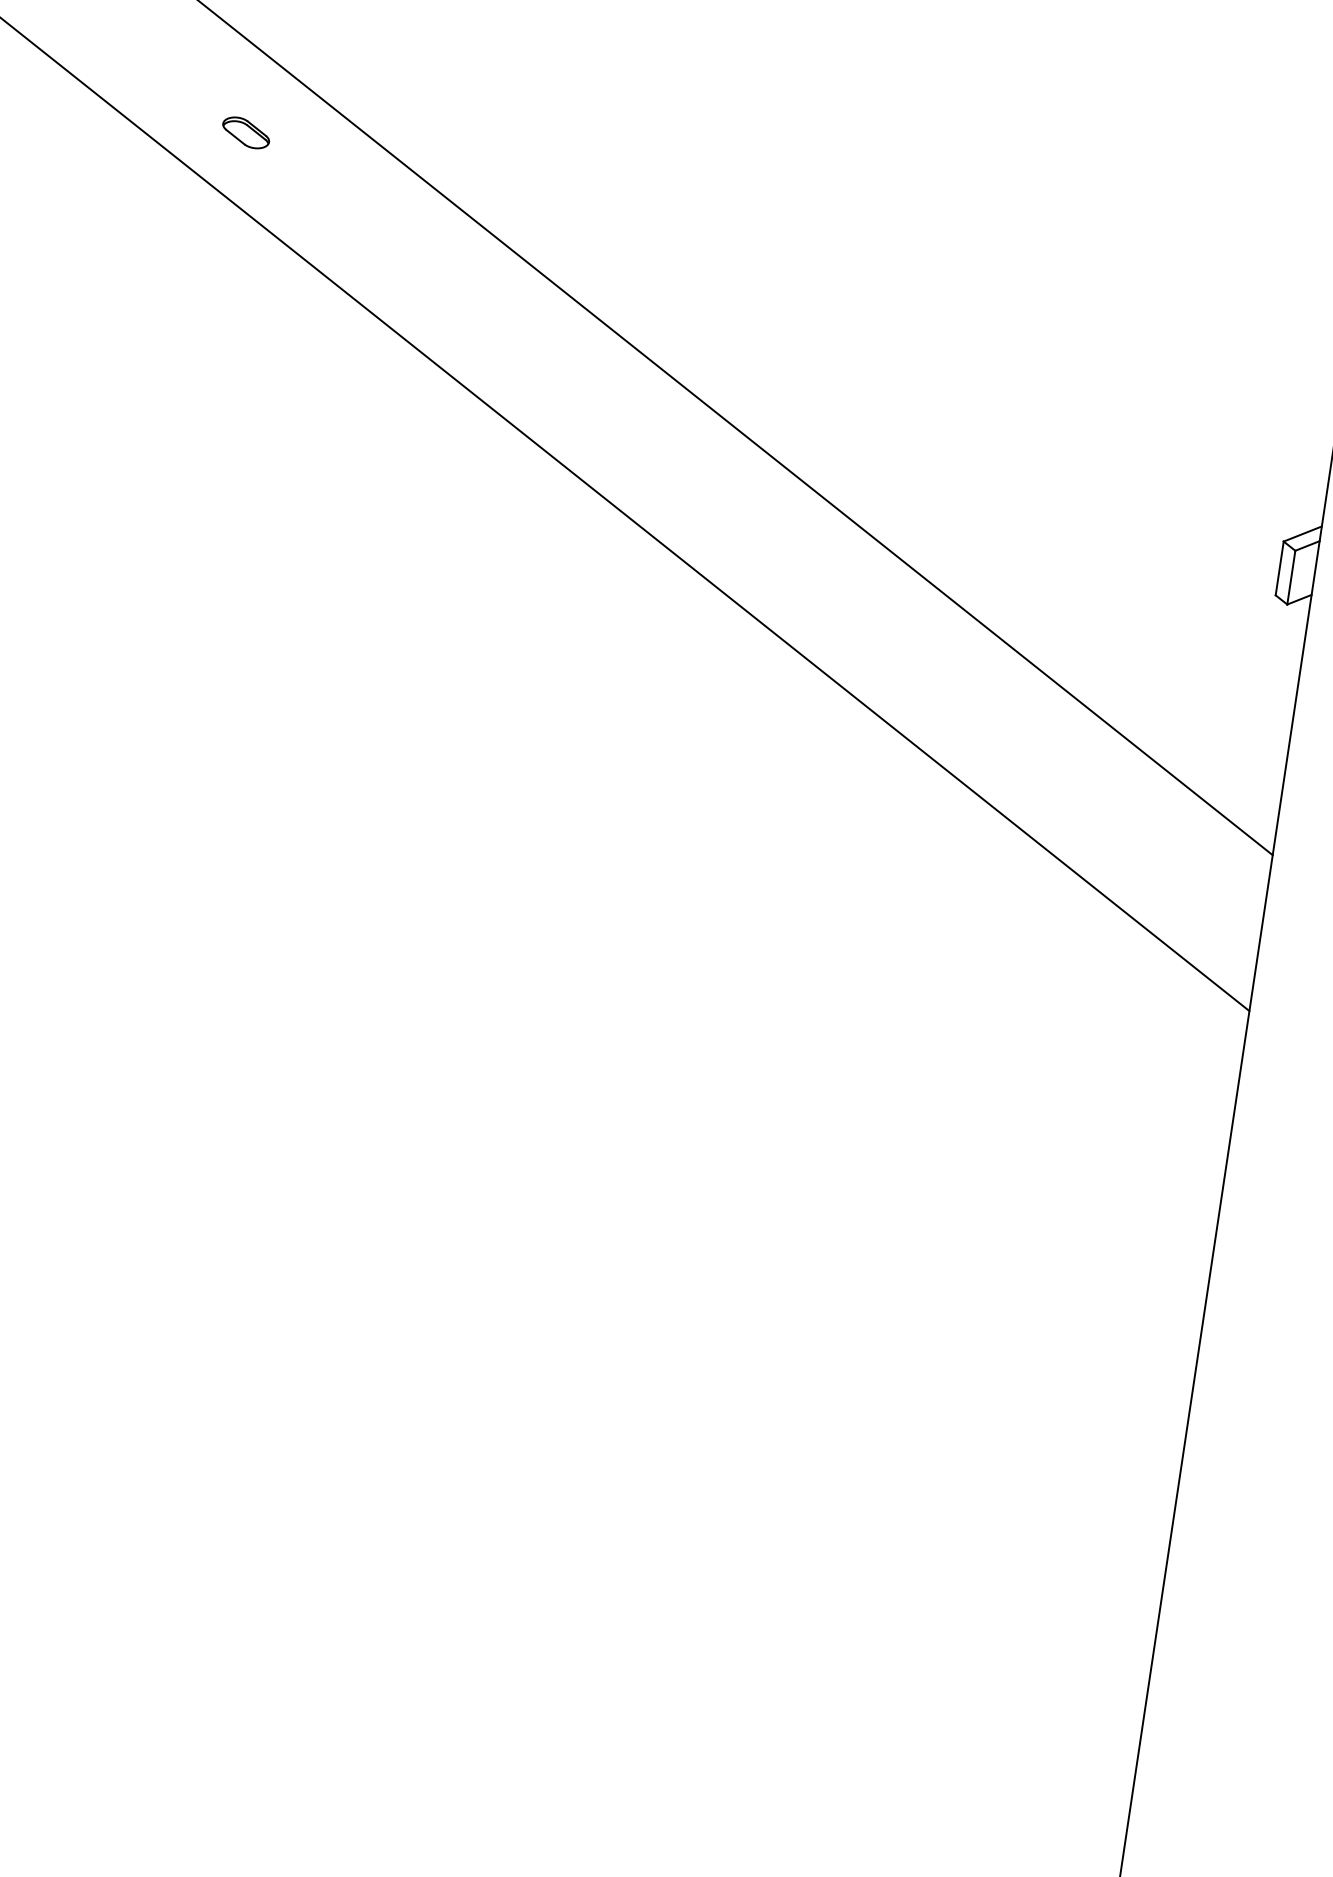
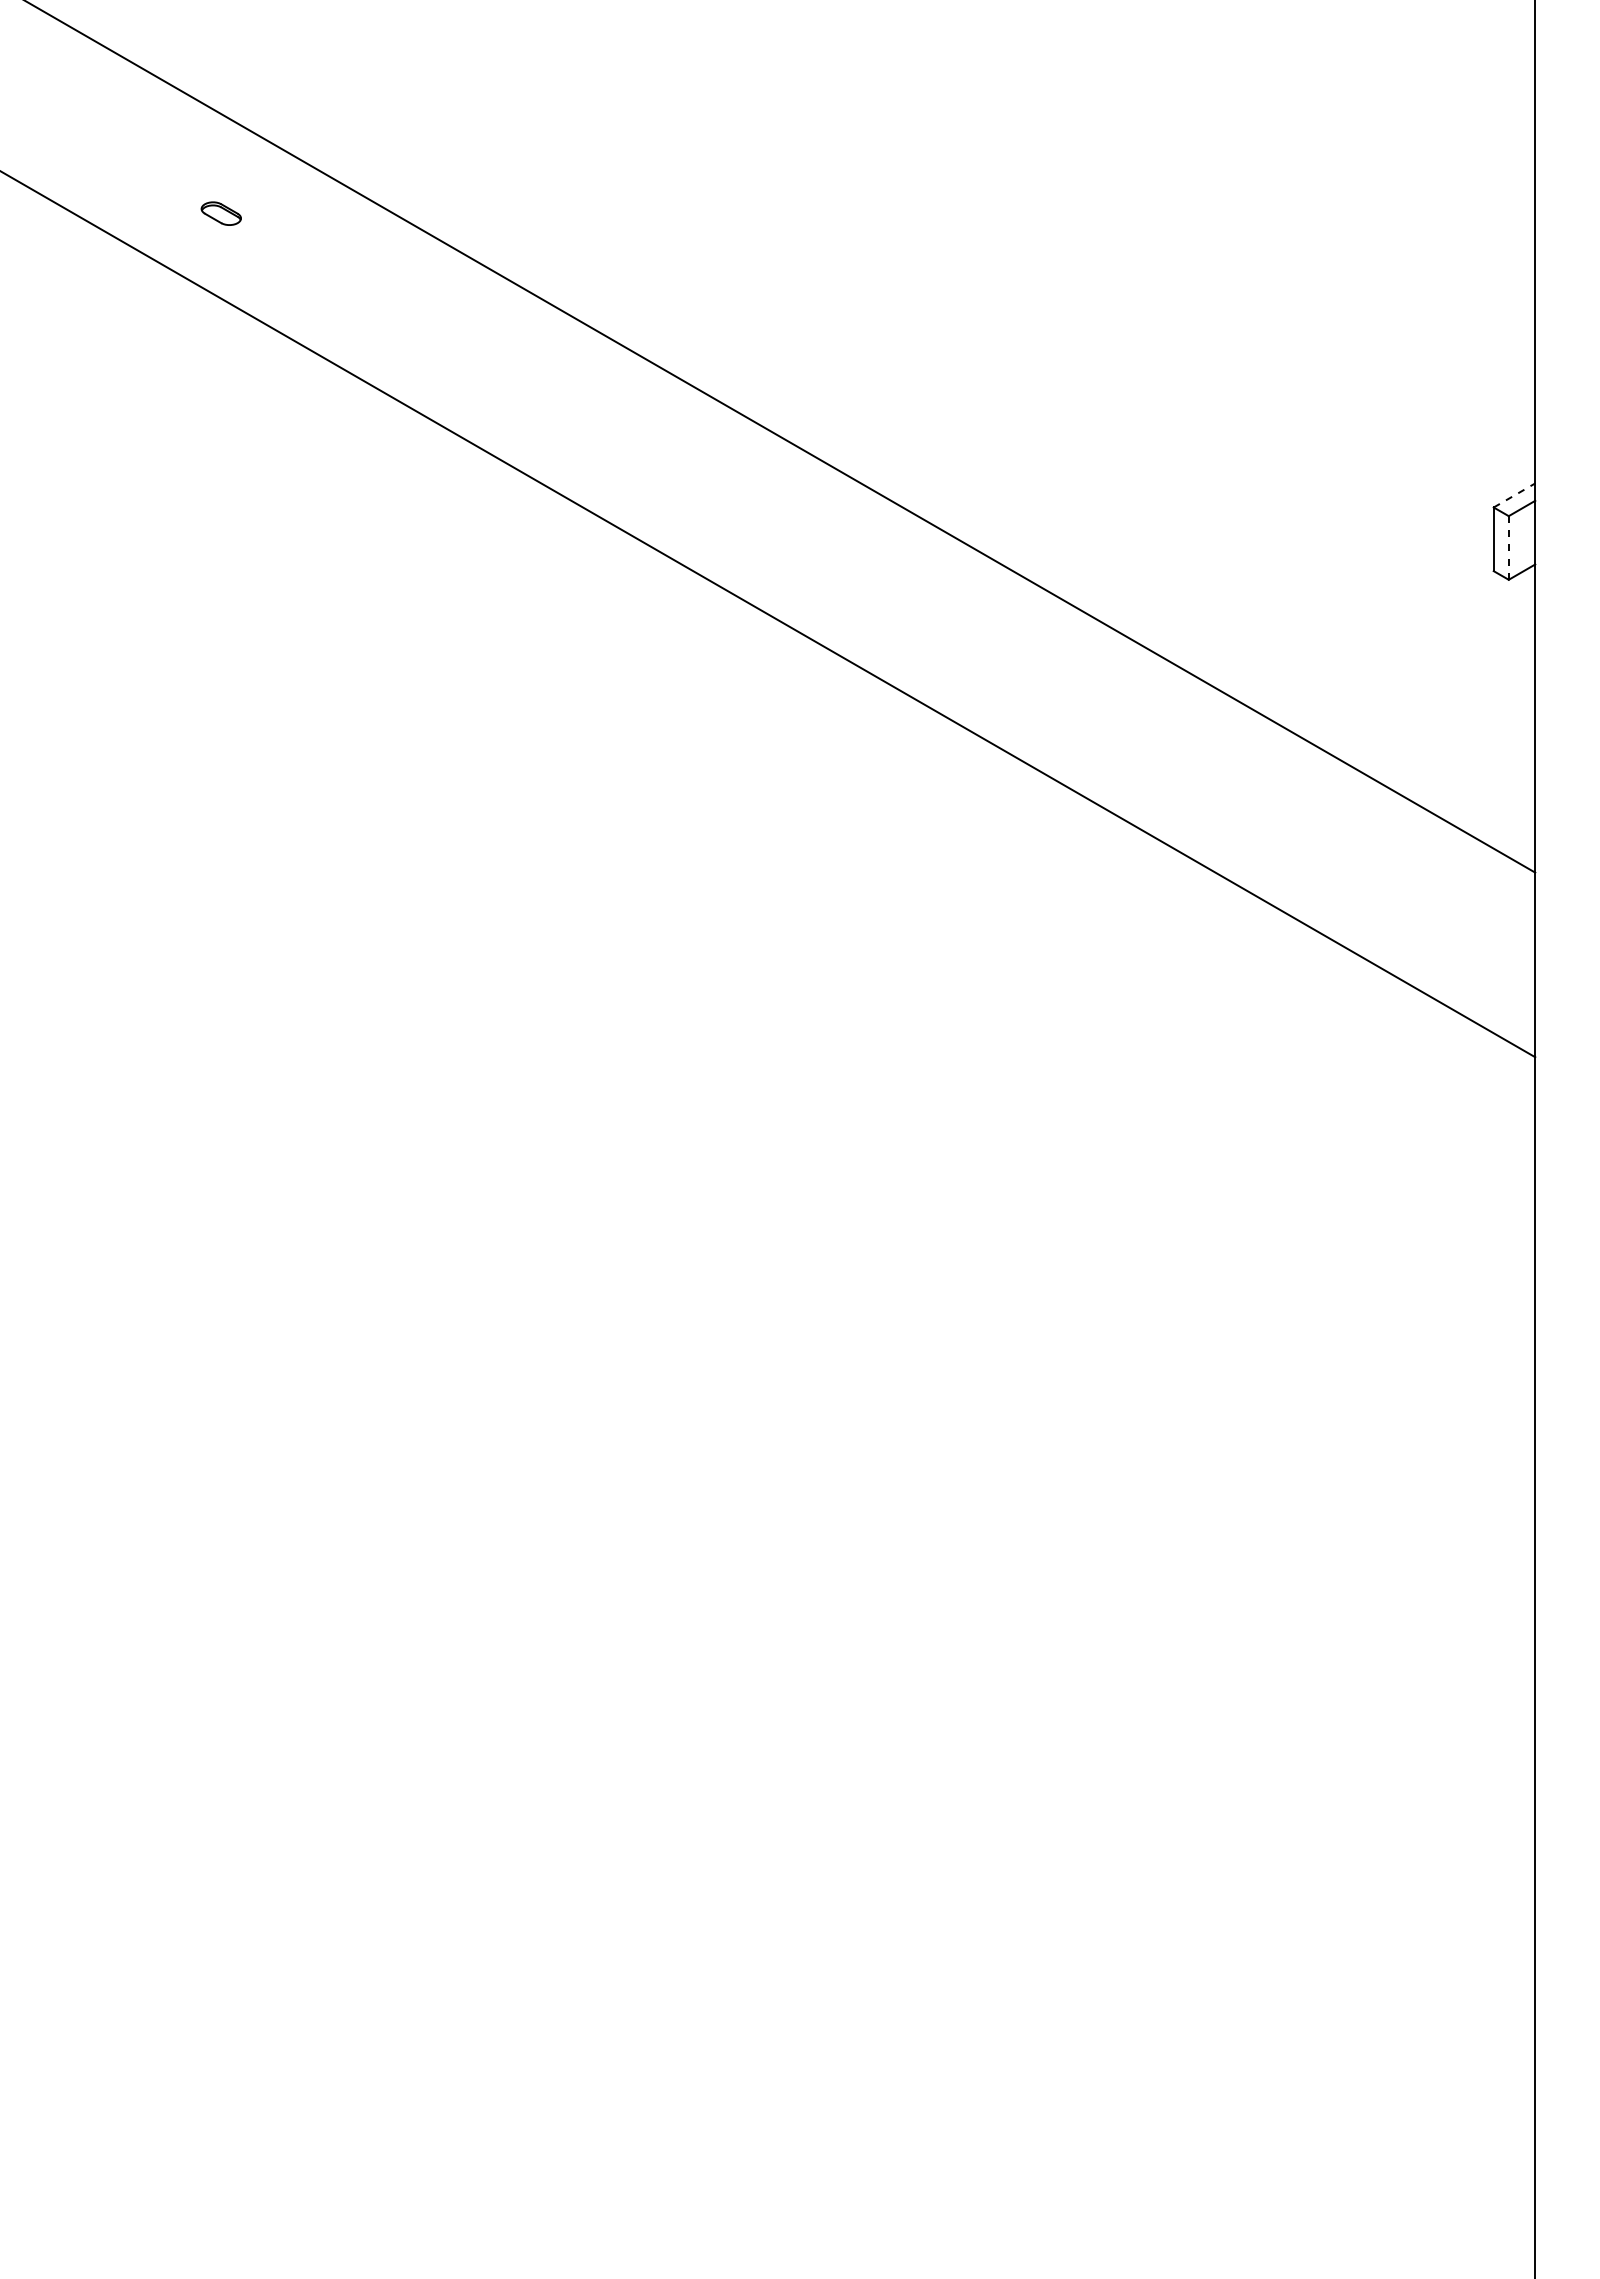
part: (246, 132) -> (221, 213), size x0.7
line: (1302, 534) -> (1514, 495), solid -> dashed
line: (1291, 577) -> (1508, 547), solid -> dashed

